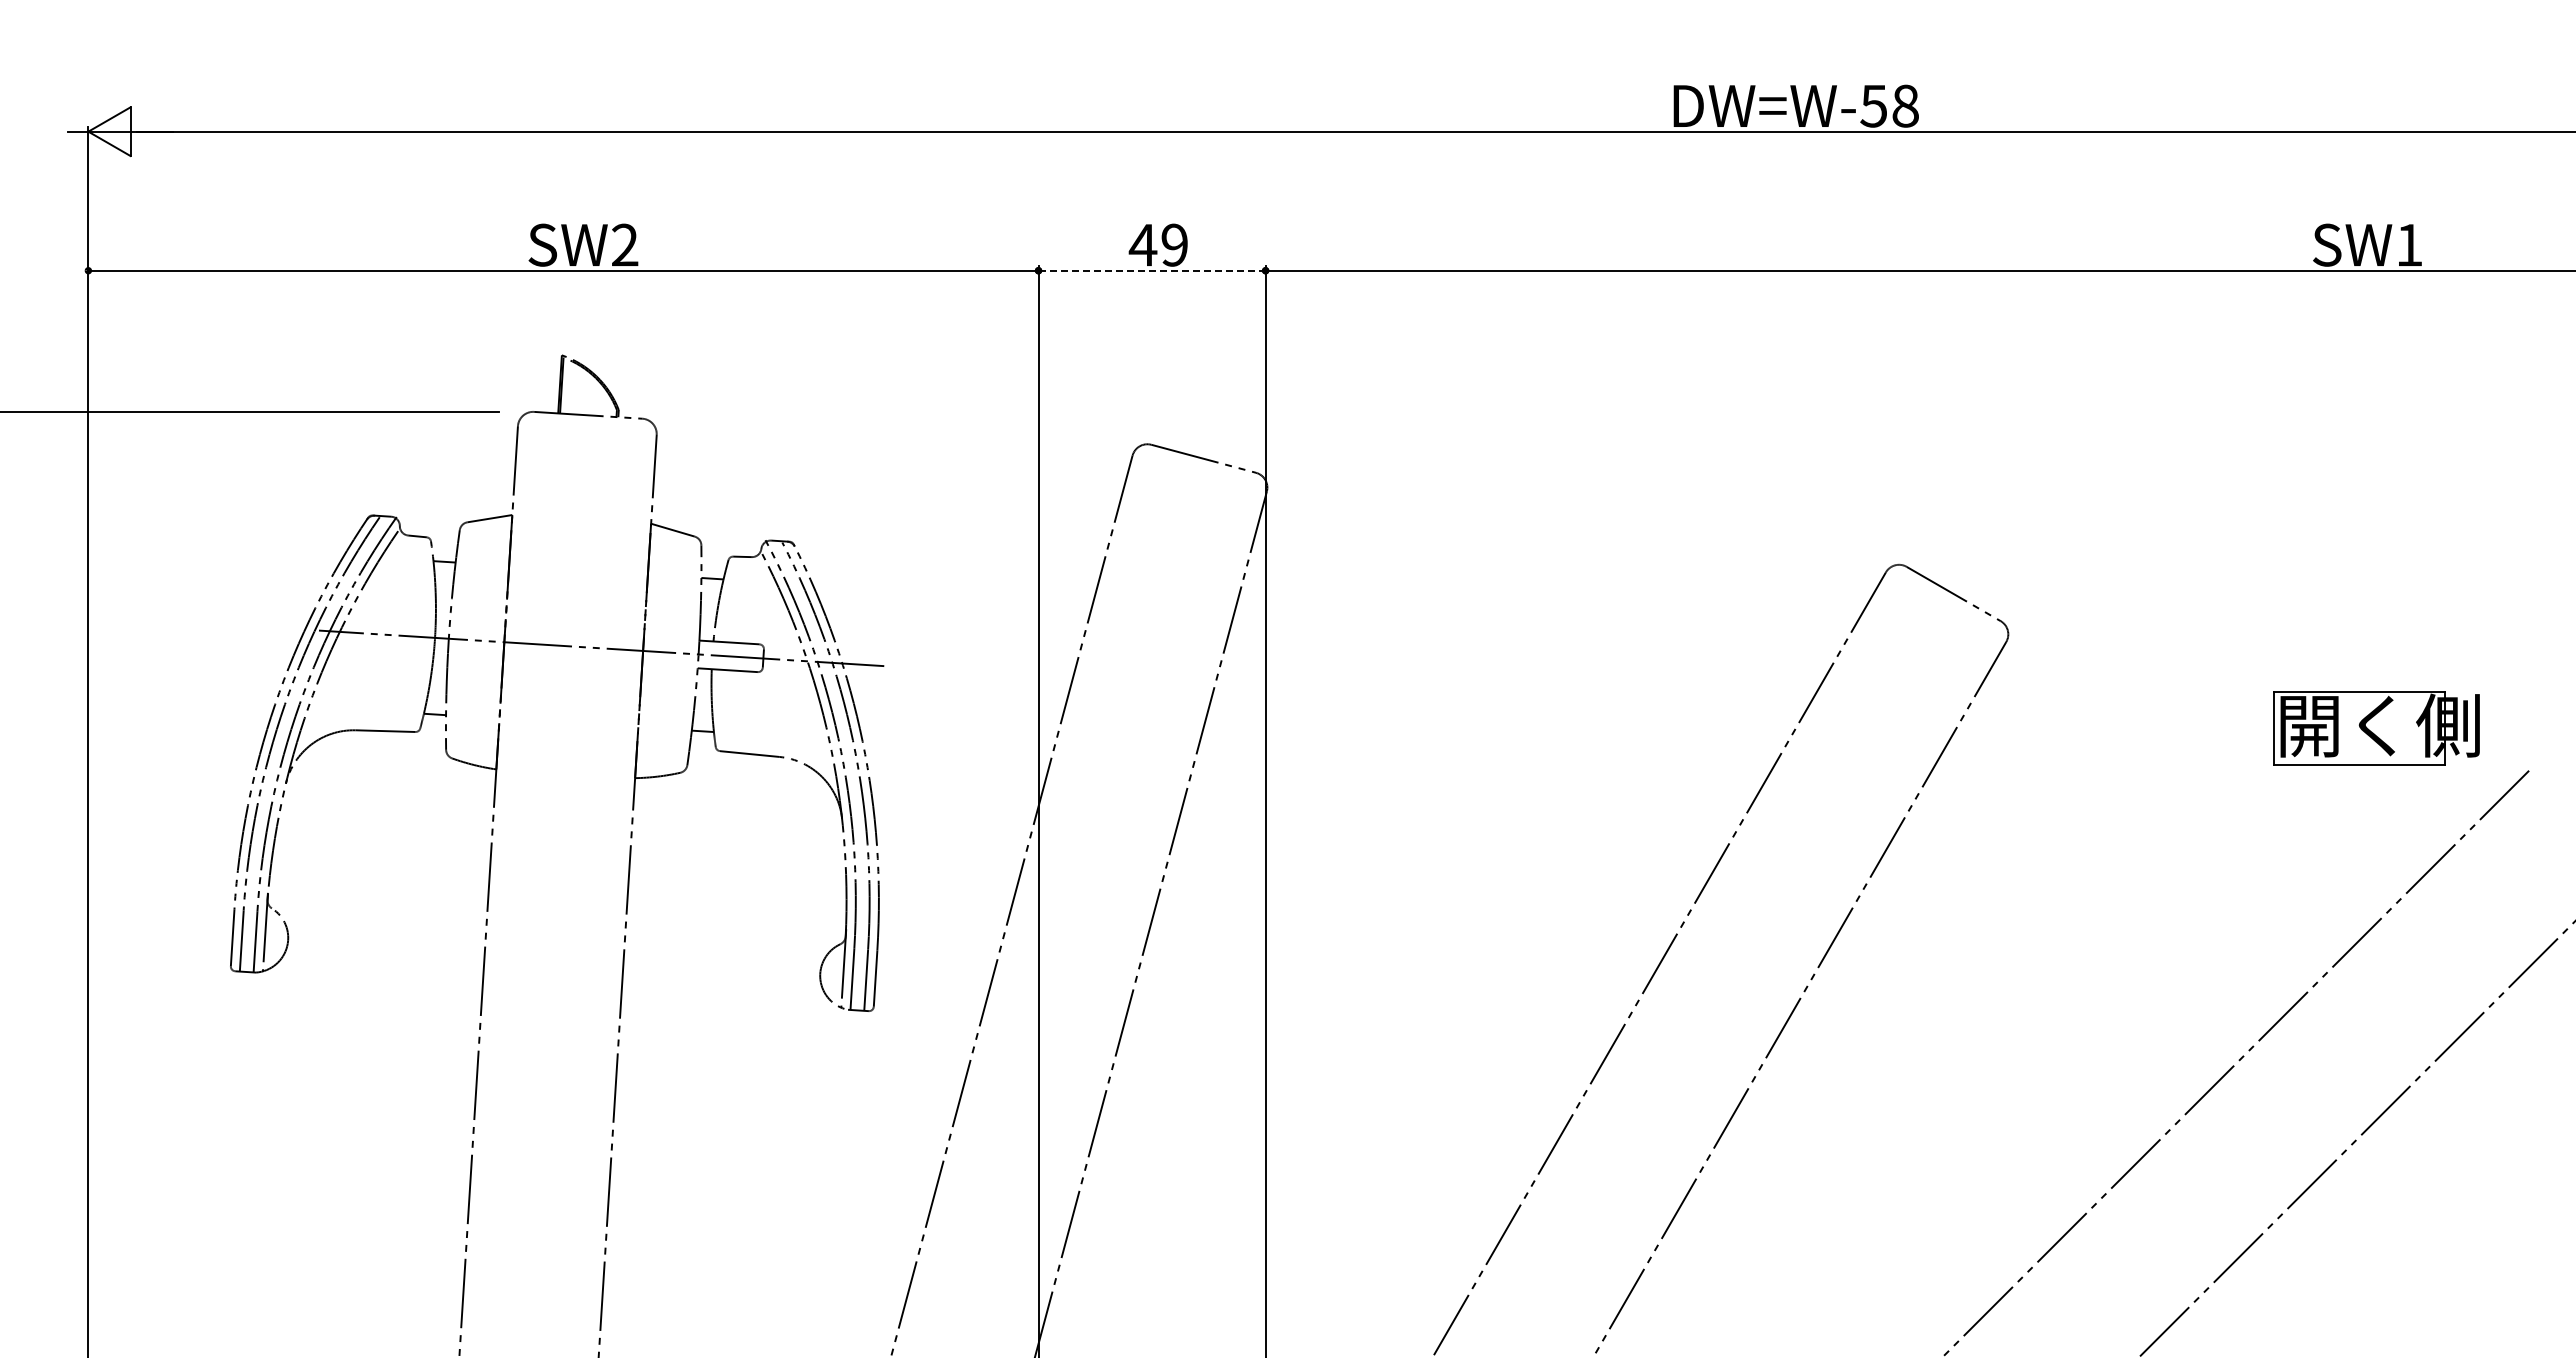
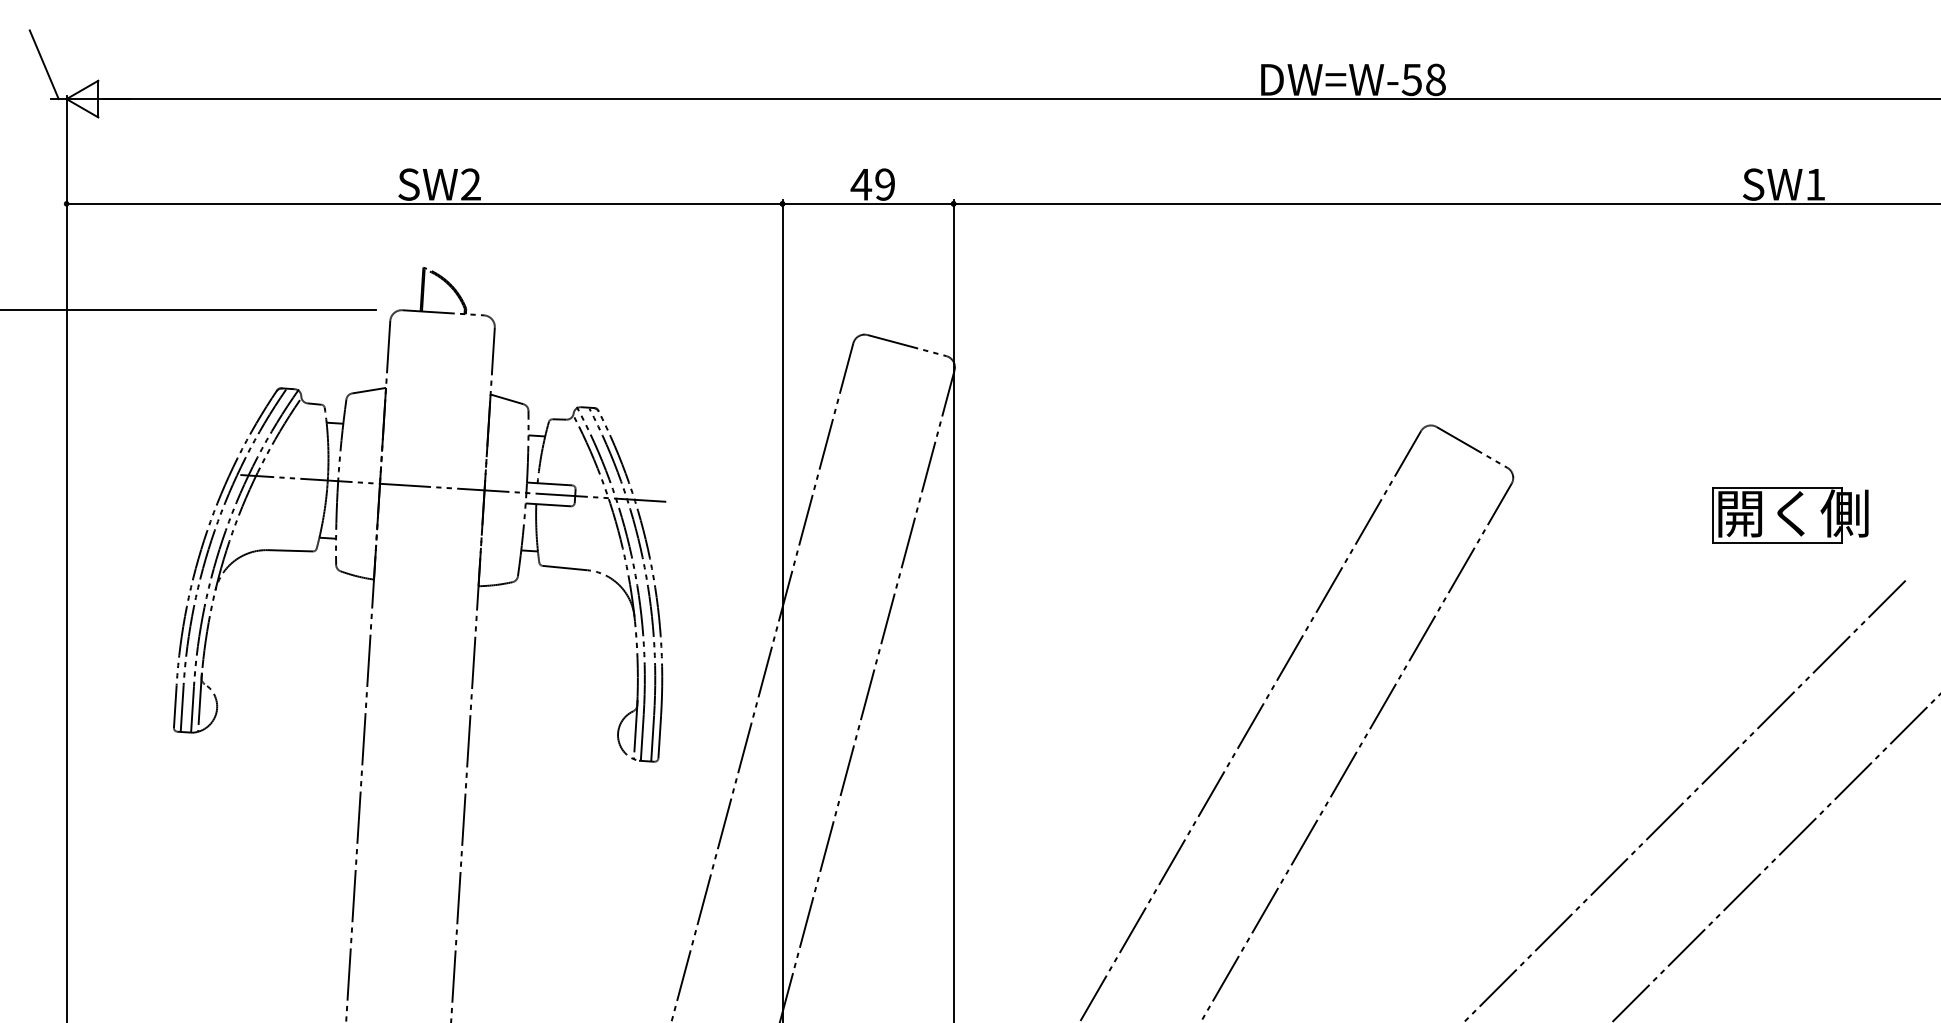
line: (58, 85) -> (44, 64), added
line: (1152, 270) -> (868, 203), dashed -> solid
part: (2376, 728) -> (1790, 515), moved

